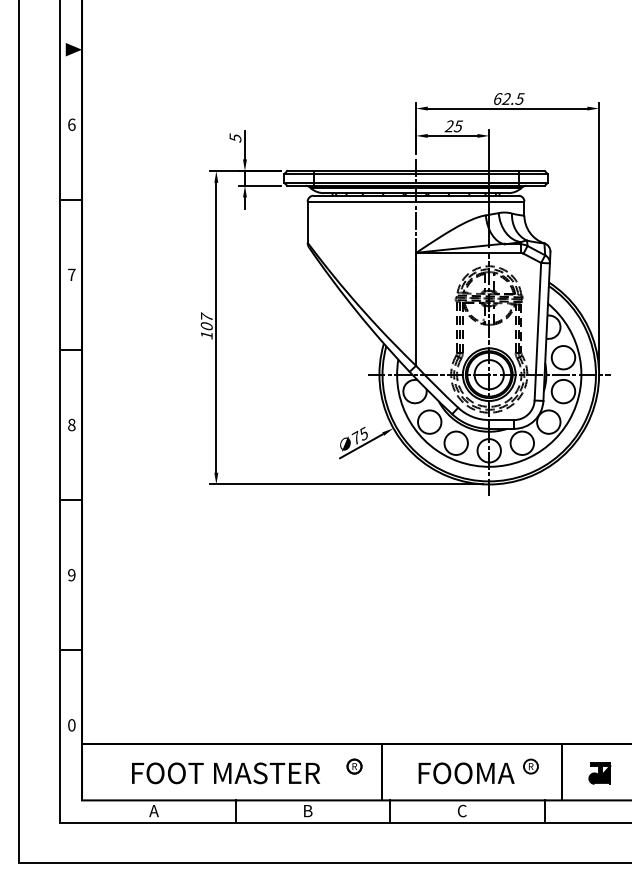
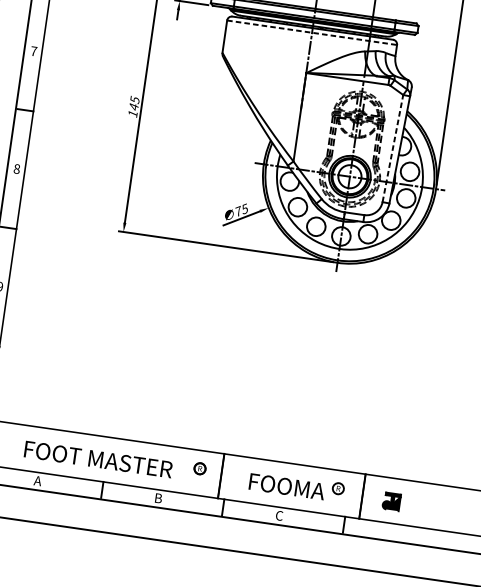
line: (416, 201) -> (312, 32), solid -> dashed
text: (206, 321) -> (134, 103), 107 -> 145
line: (537, 331) -> (392, 148), solid -> dashed

